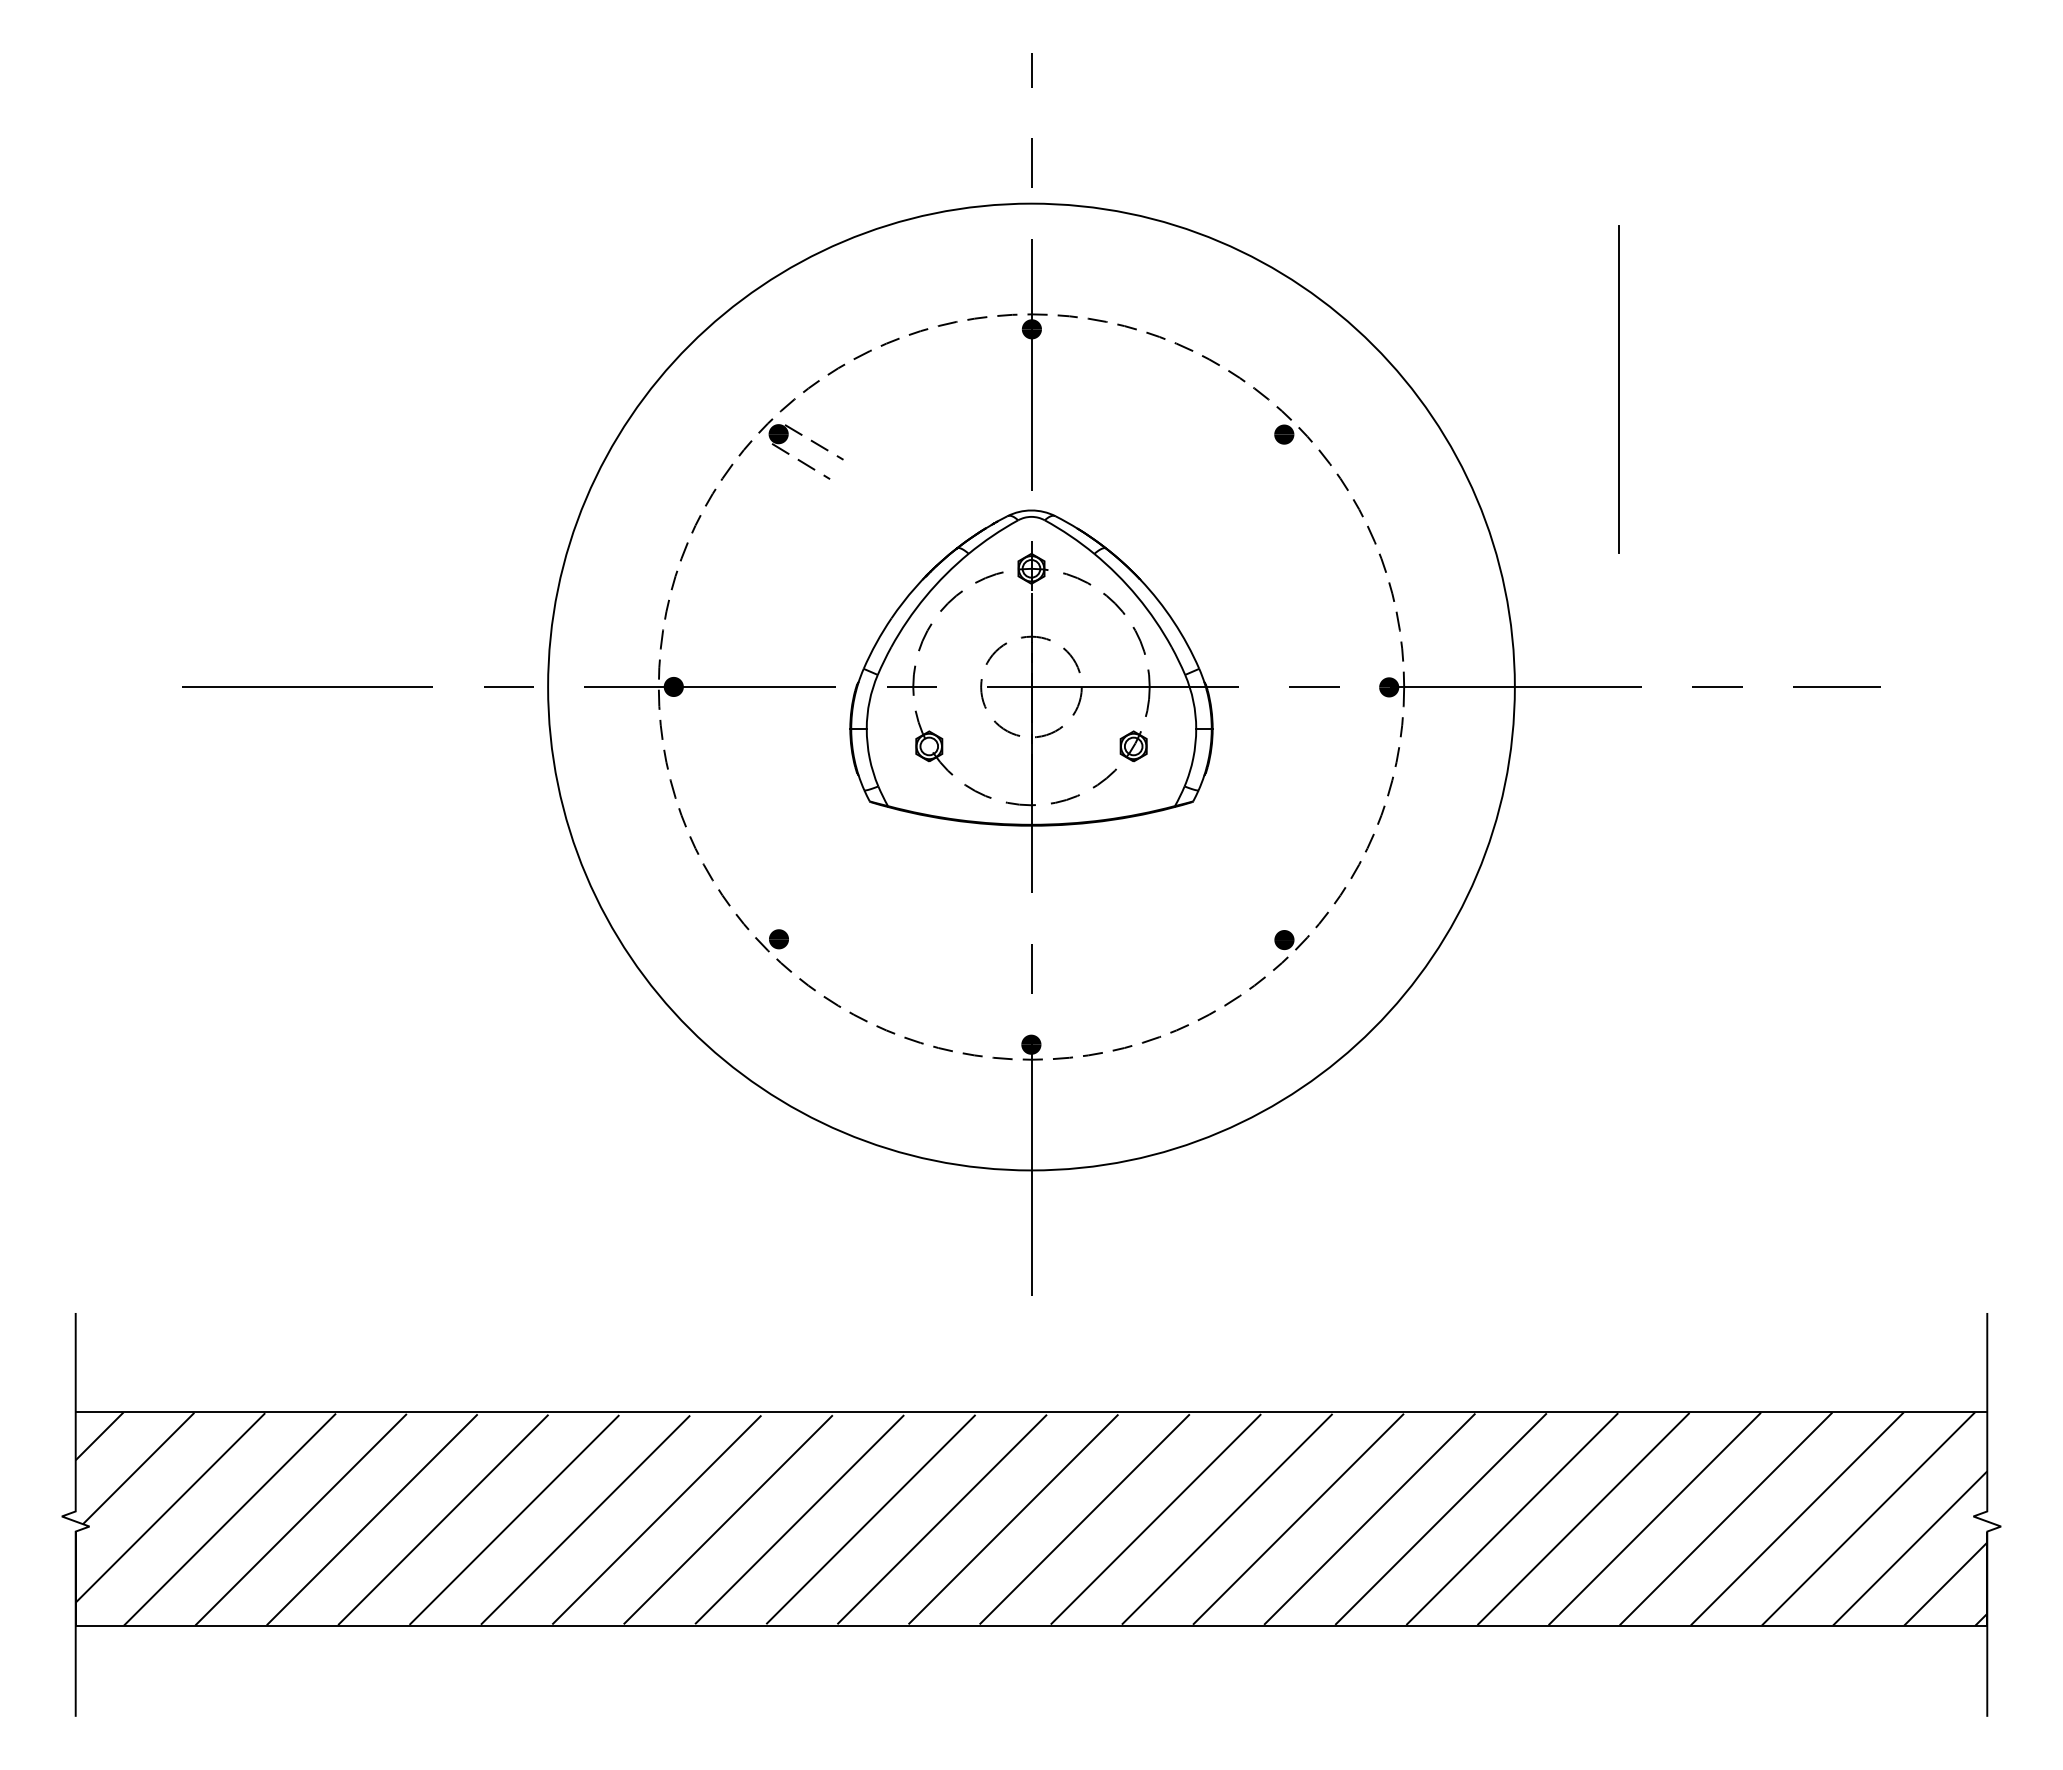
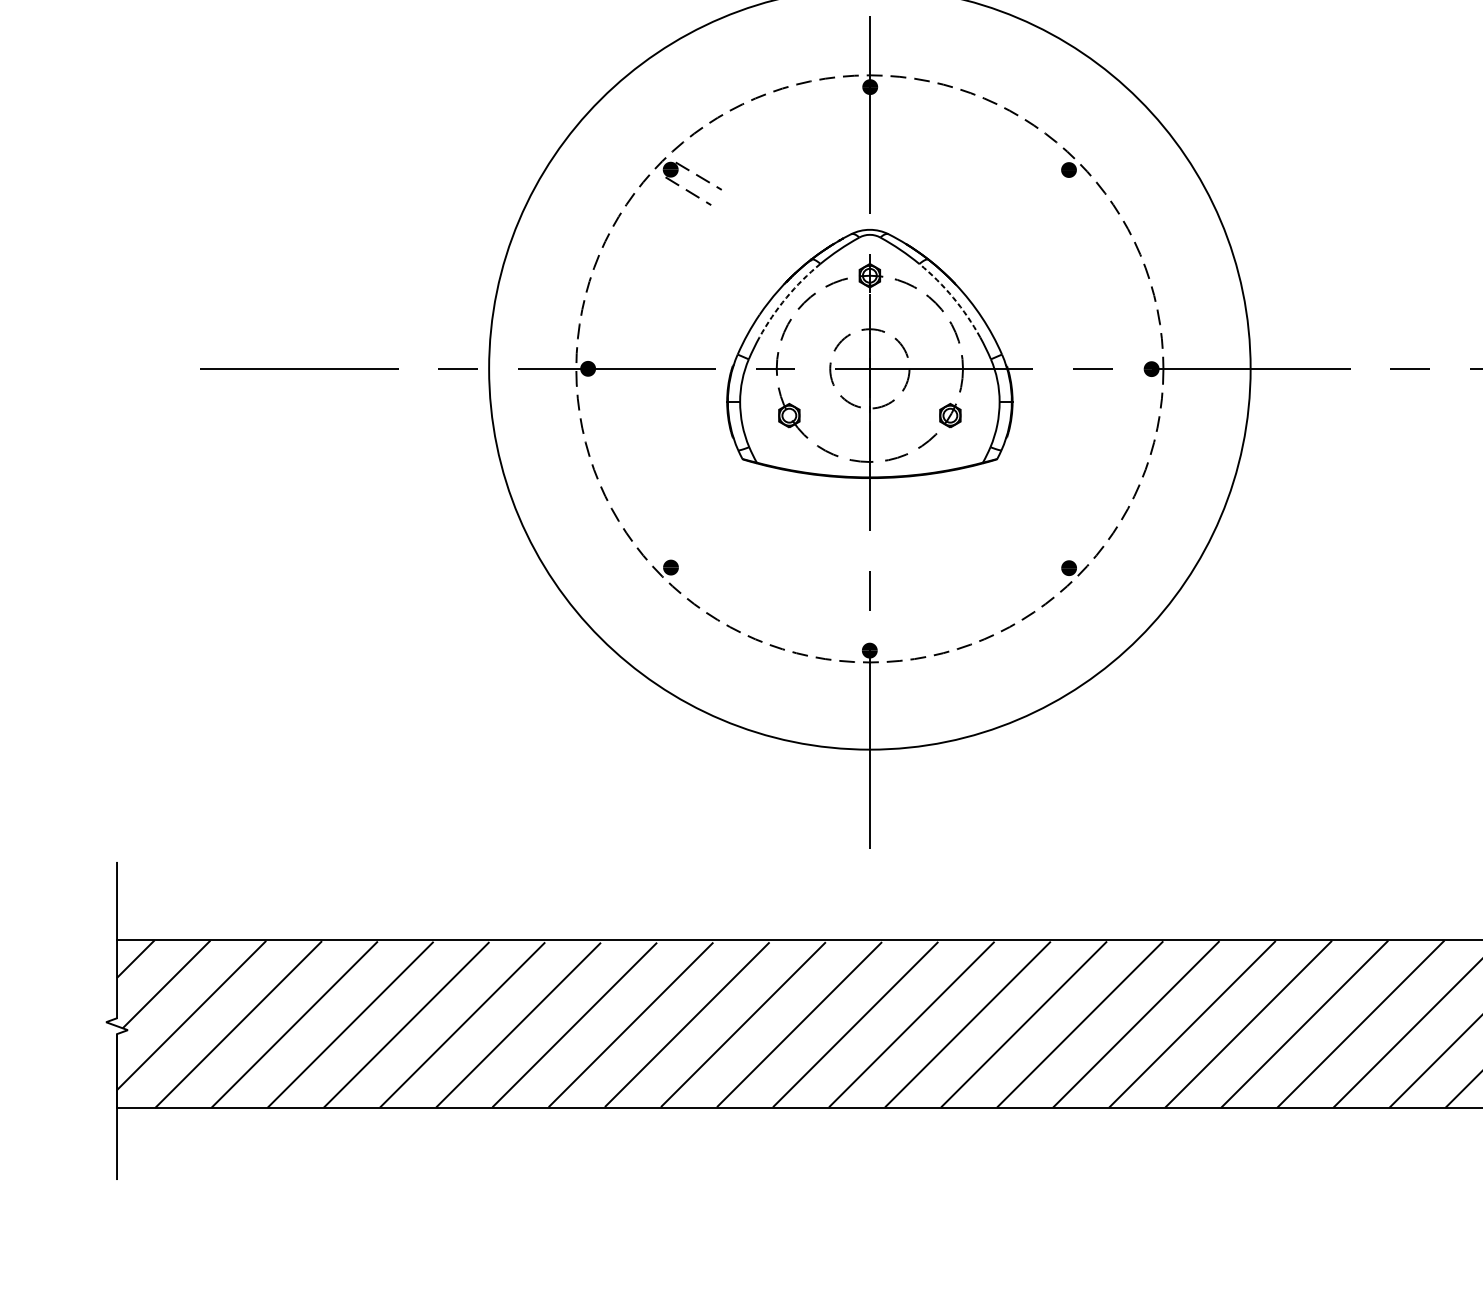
line: (1618, 389) -> (1332, 134), removed
arc: (925, 596) -> (786, 297), solid -> dashed
arc: (1137, 596) -> (953, 297), solid -> dashed

